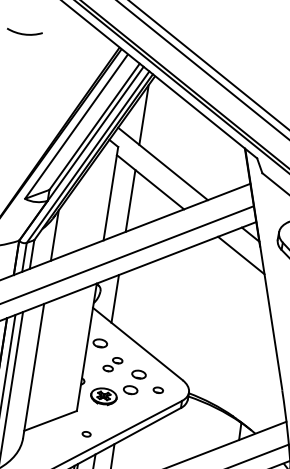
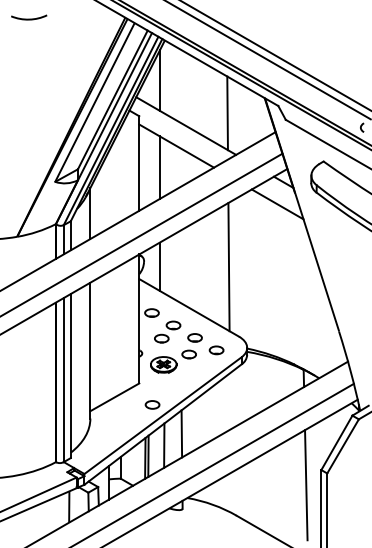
line: (205, 157) -> (227, 113), added
line: (182, 310) -> (228, 267), added
part: (112, 364) -> (167, 331), size x1.43
part: (158, 390) -> (216, 350), size x1.43
part: (86, 433) -> (152, 404), size x1.67

